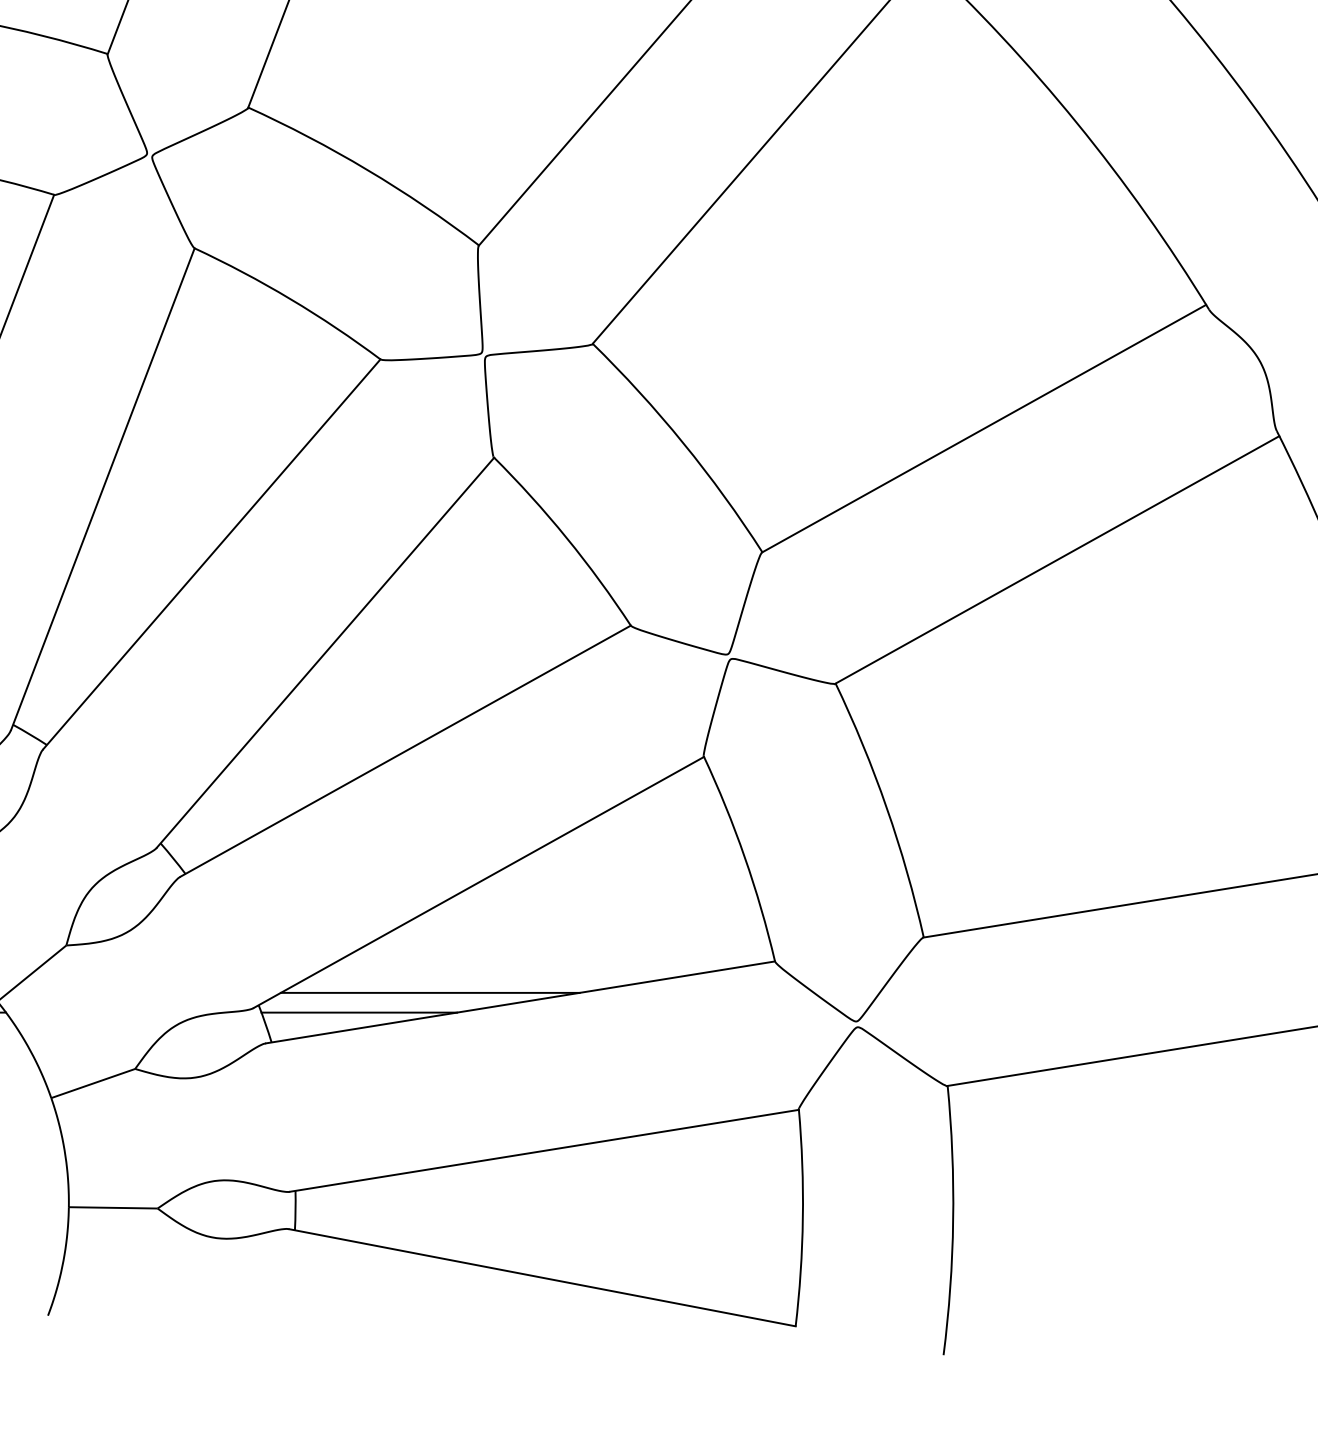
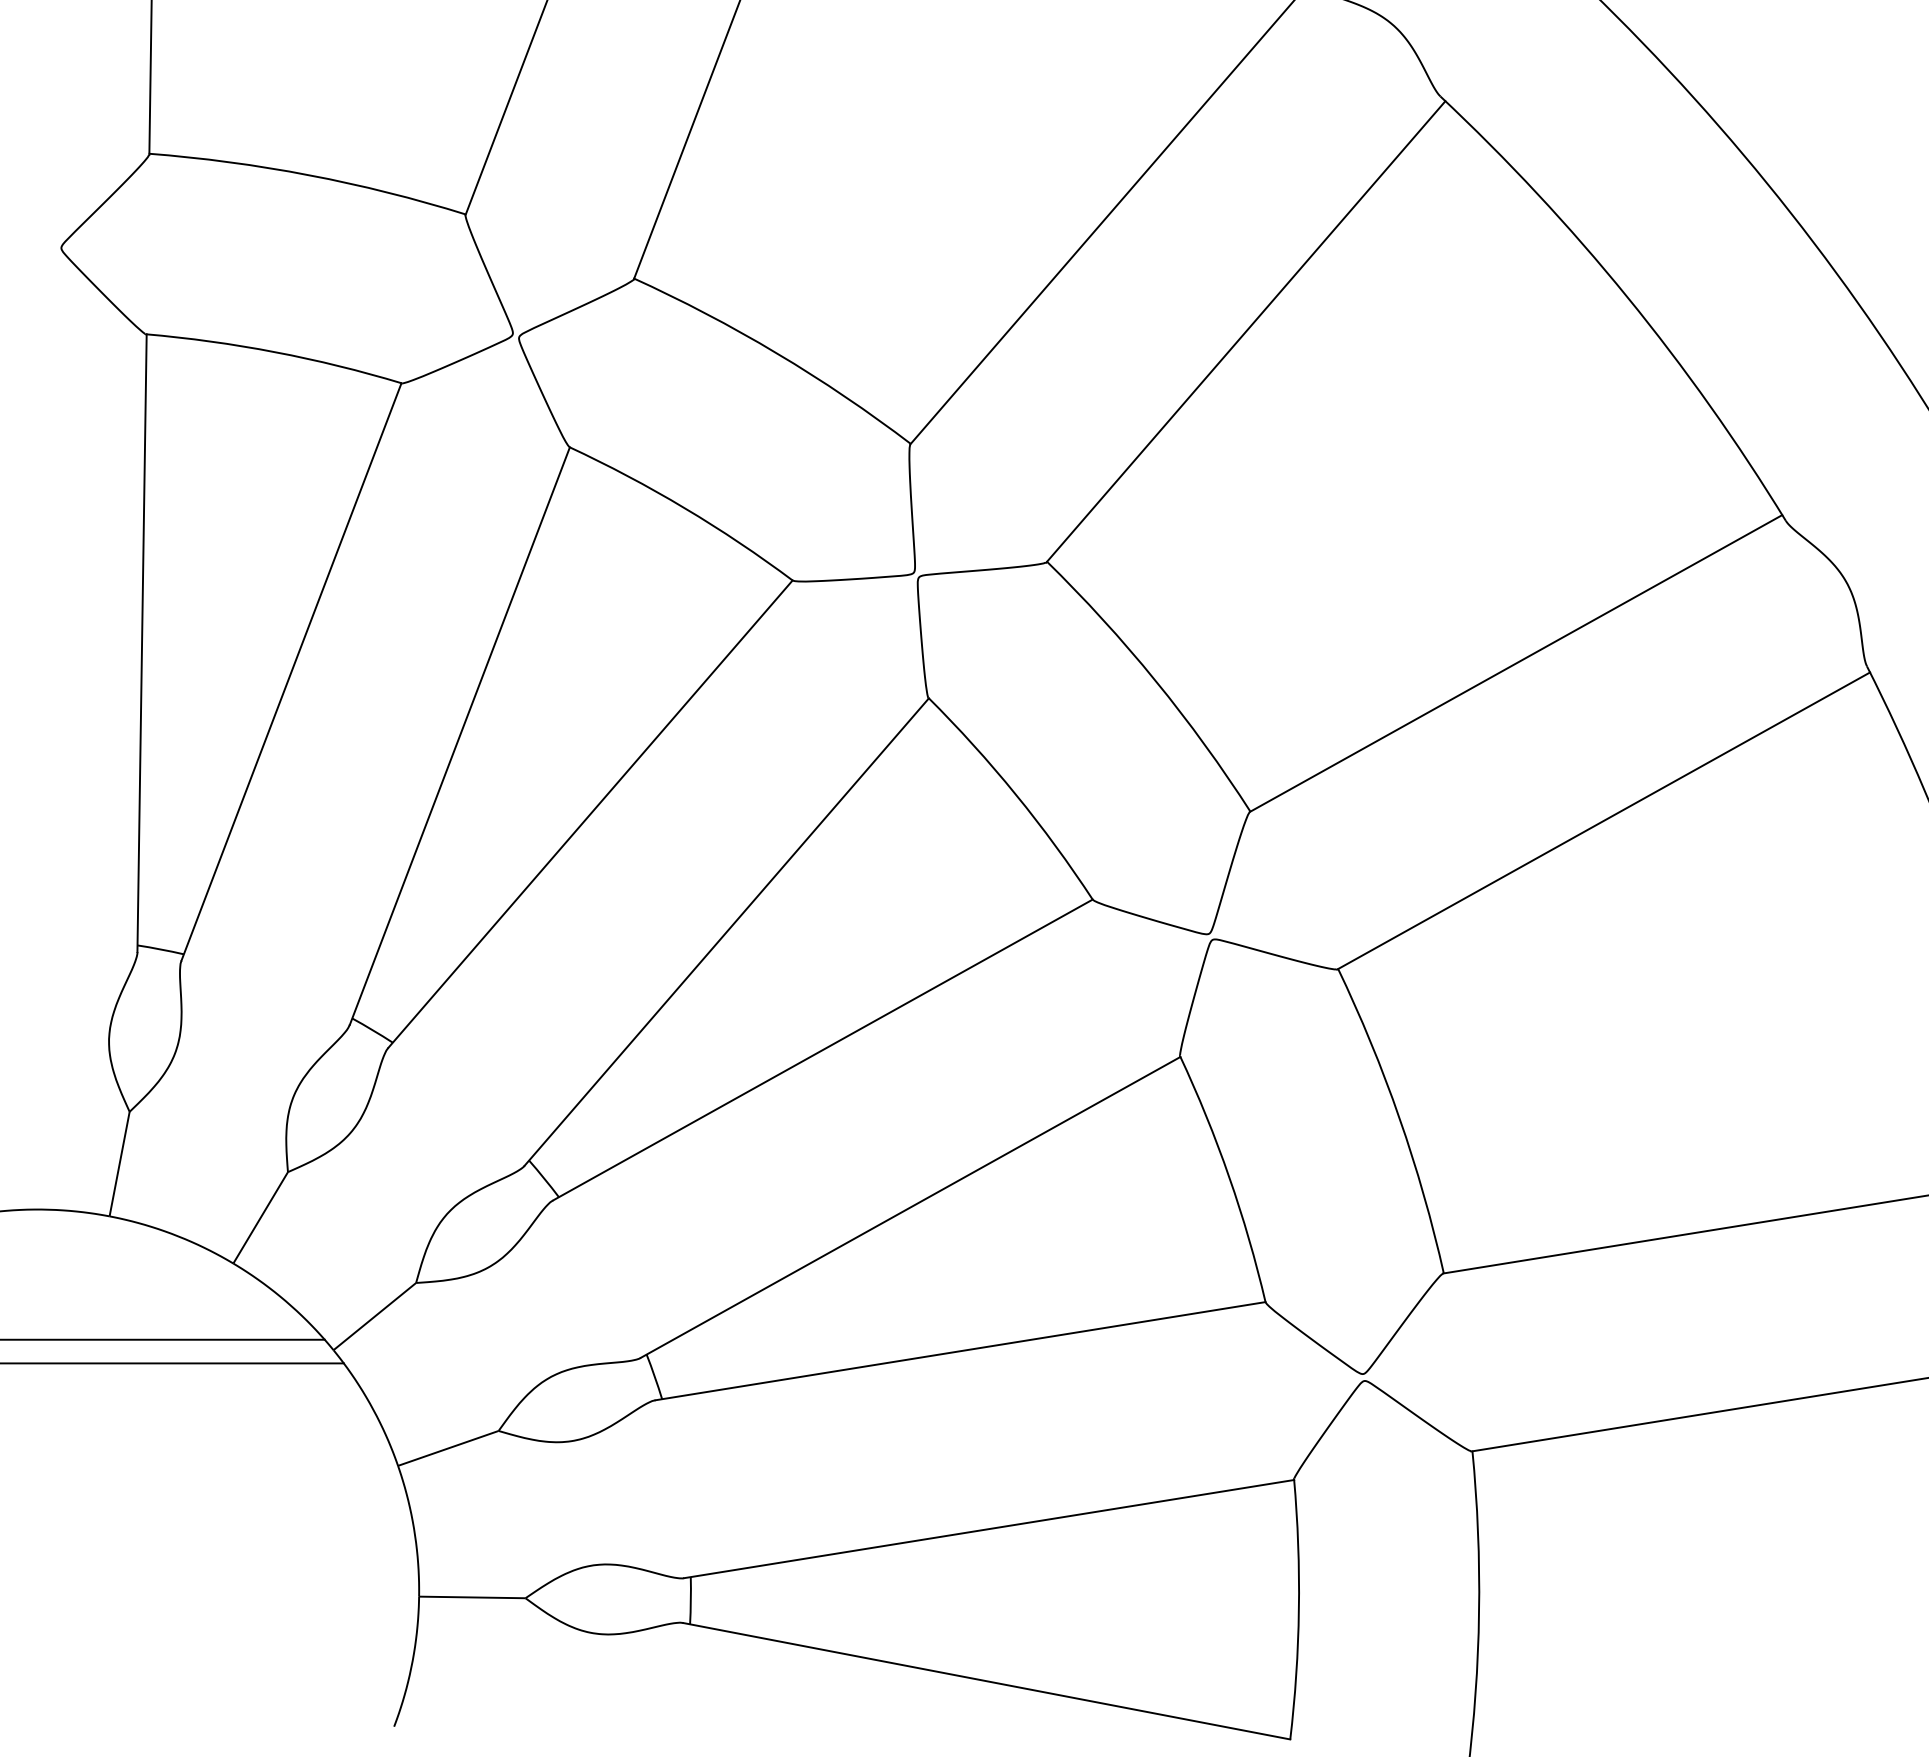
line: (430, 992) -> (852, 1339), removed
line: (359, 1012) -> (767, 1363), removed

